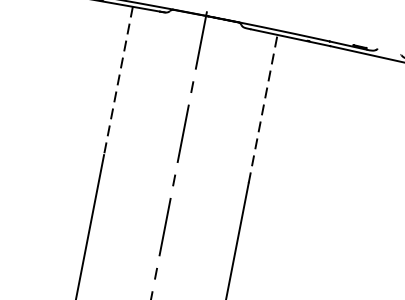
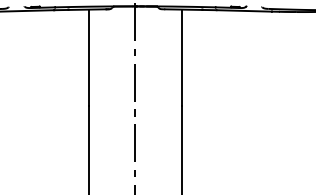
line: (118, 82) -> (88, 58), dashed -> solid
line: (263, 108) -> (182, 57), dashed -> solid

